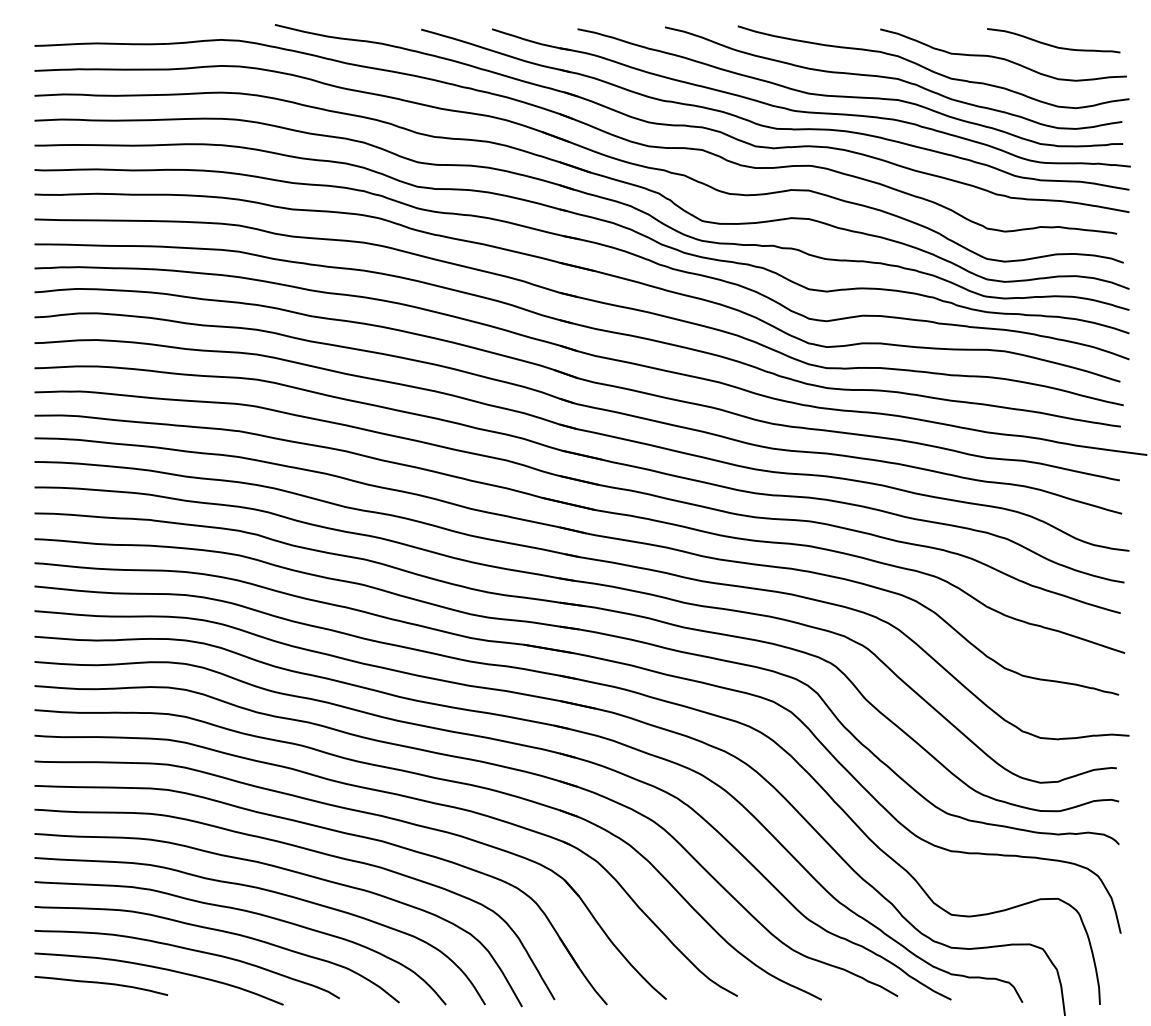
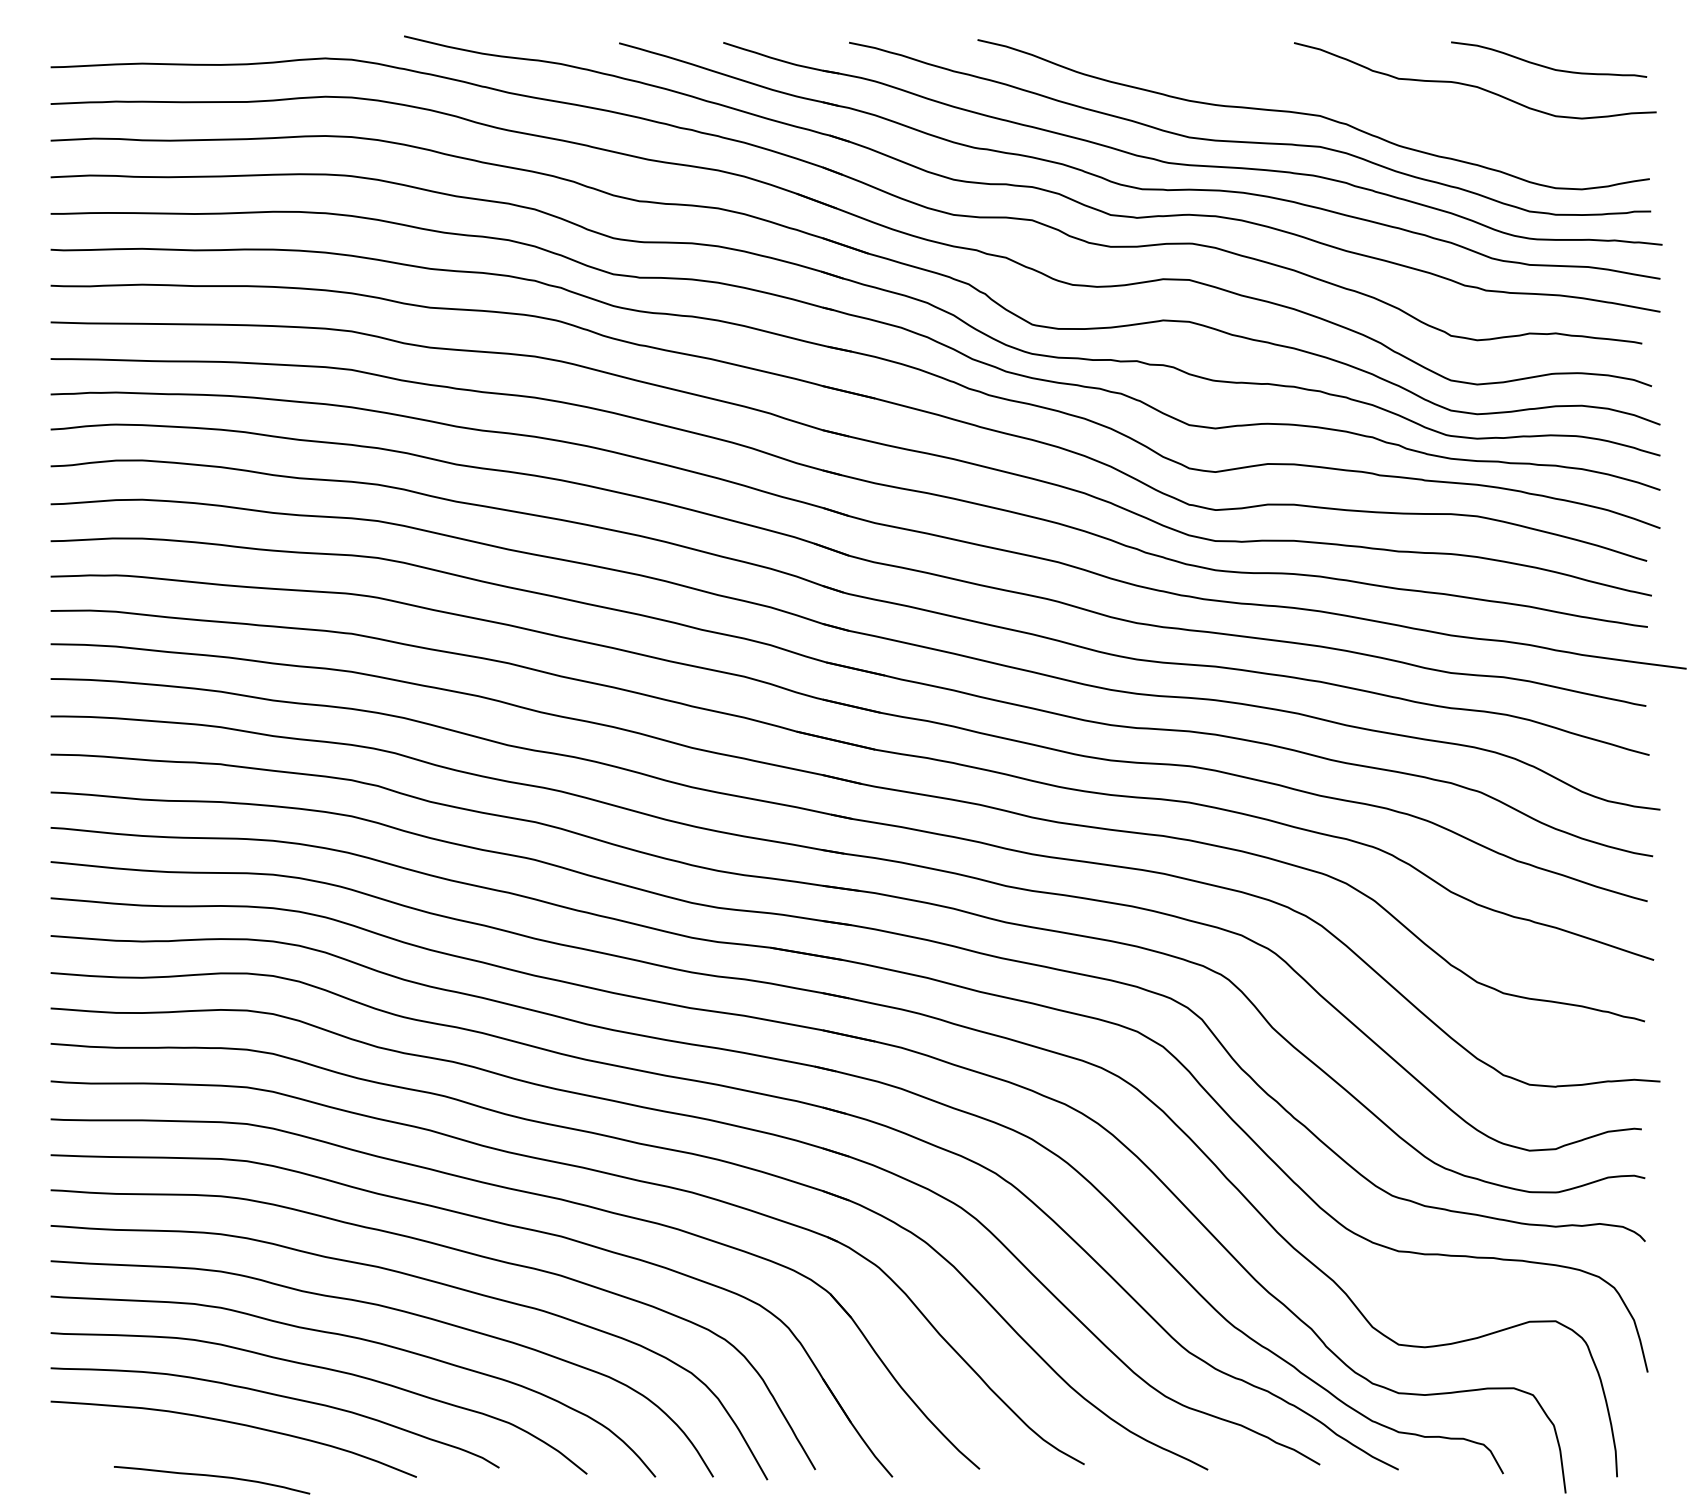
curve: (933, 70) -> (1372, 103), removed
curve: (101, 983) -> (212, 1476), moved

